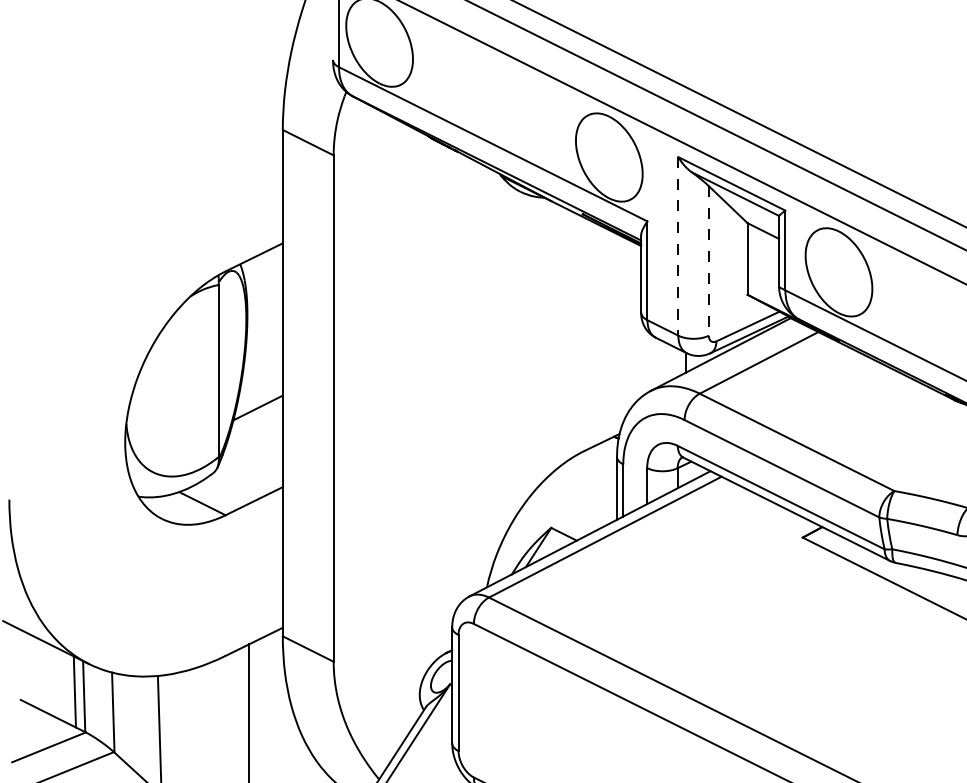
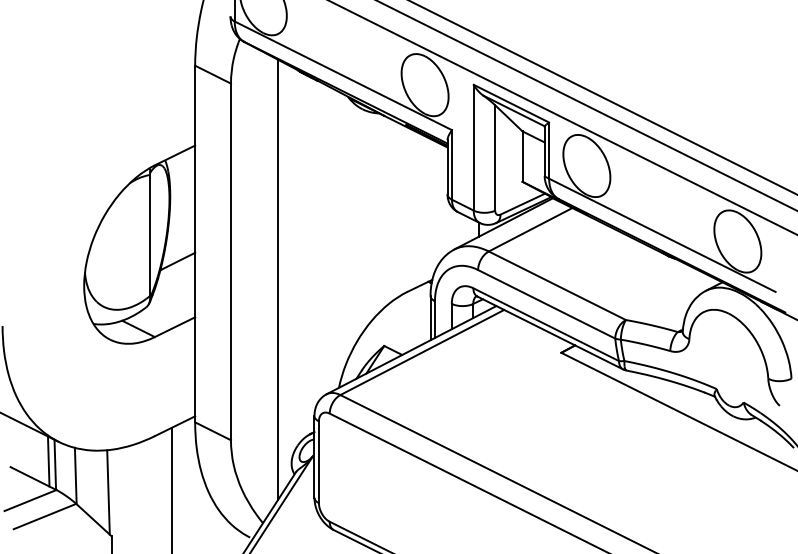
line: (678, 246) -> (473, 147), dashed -> solid
line: (709, 260) -> (495, 157), dashed -> solid
line: (401, 433) -> (278, 279), added

